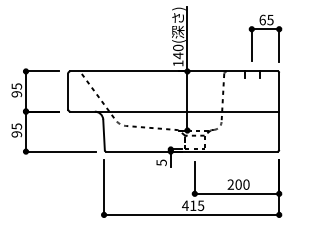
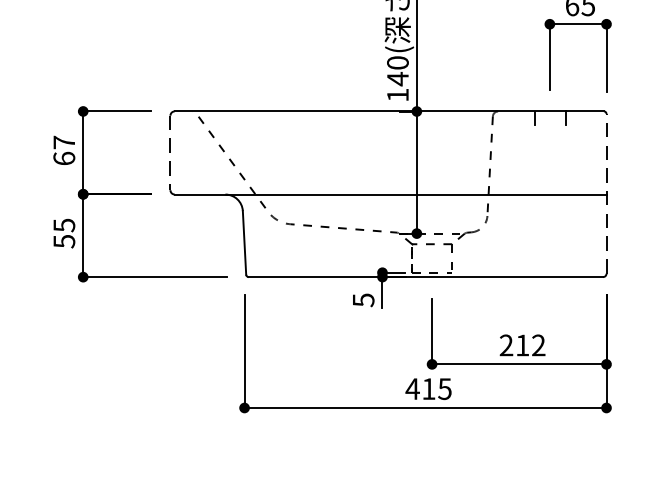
text: (16, 90) -> (63, 150), 95 -> 67
line: (68, 92) -> (171, 154), solid -> dashed
line: (279, 111) -> (607, 194), solid -> dashed
text: (16, 134) -> (63, 241), 95 -> 55
text: (242, 184) -> (530, 345), 200 -> 212

